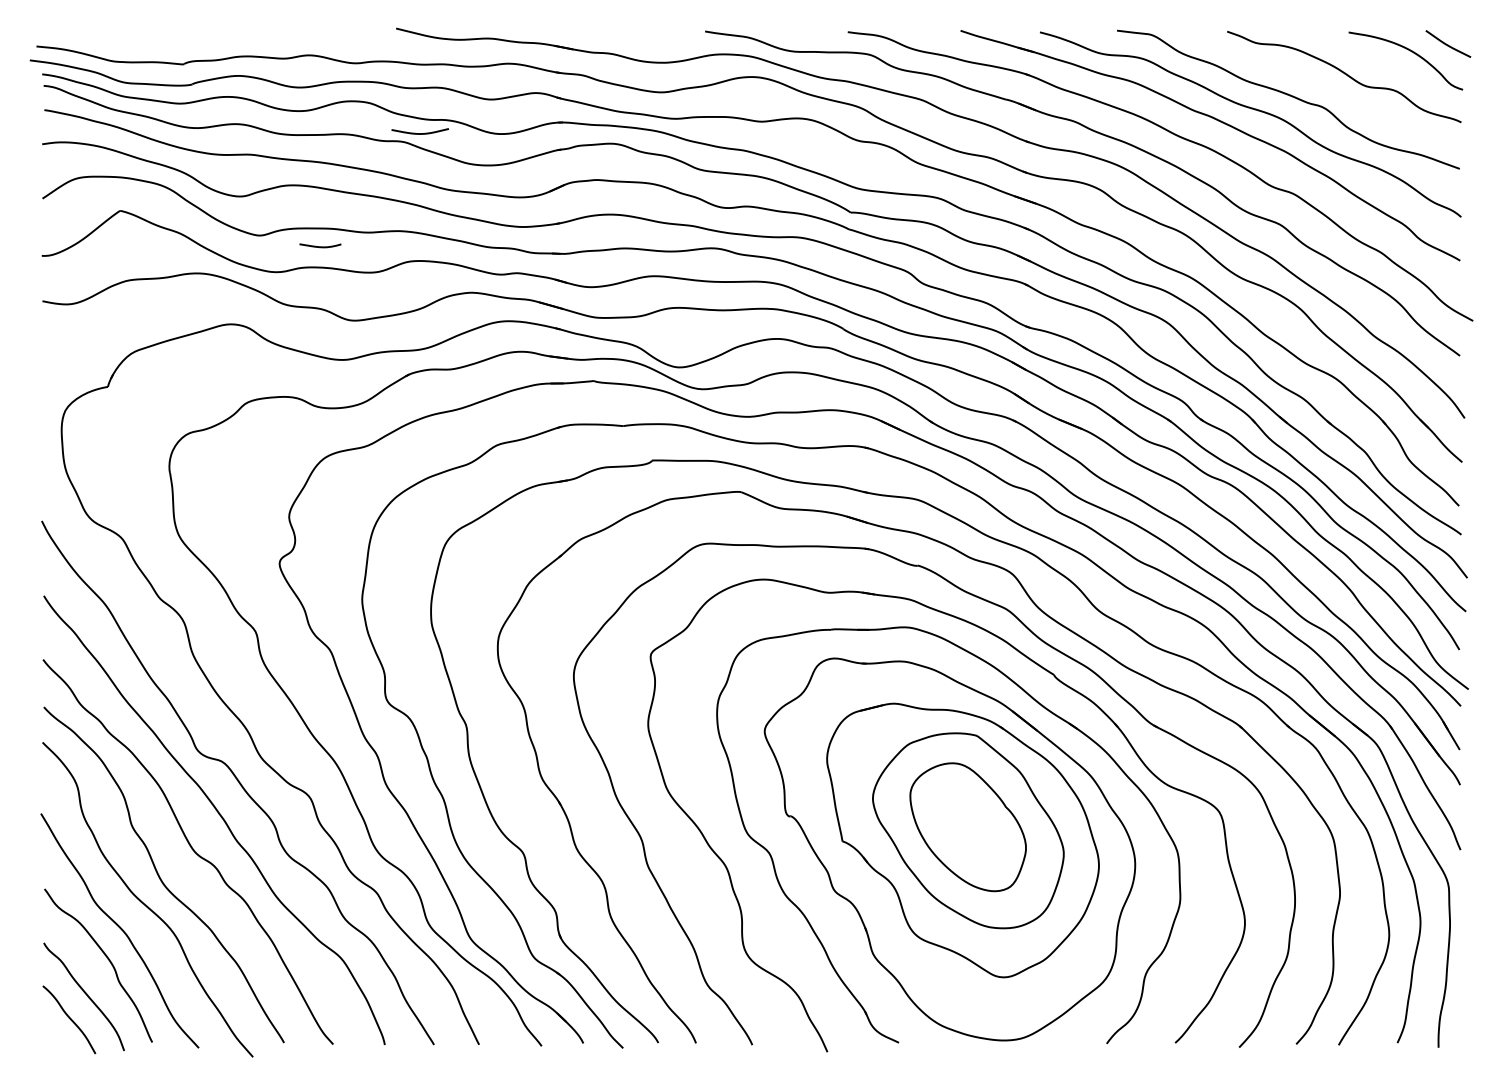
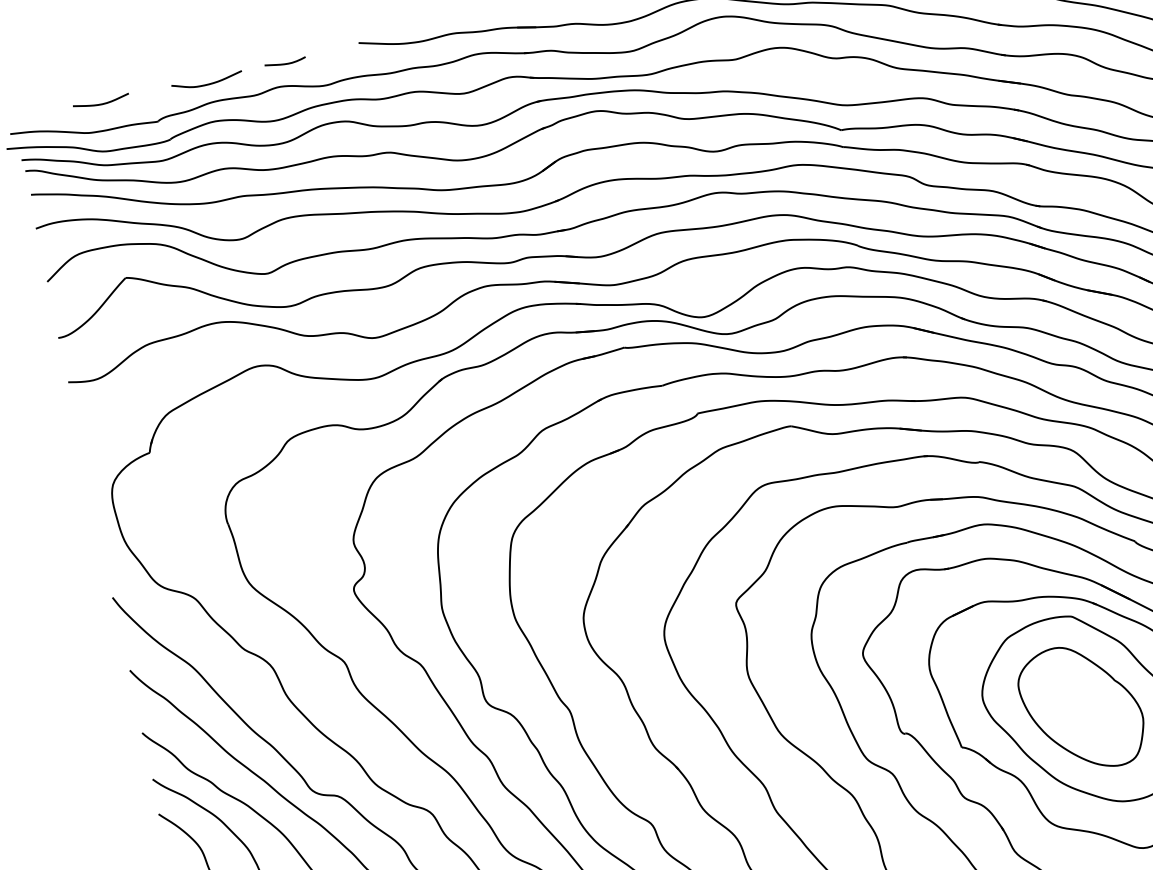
curve: (240, 37) -> (208, 83), added
curve: (419, 133) -> (101, 103), moved
curve: (320, 246) -> (285, 63), moved

